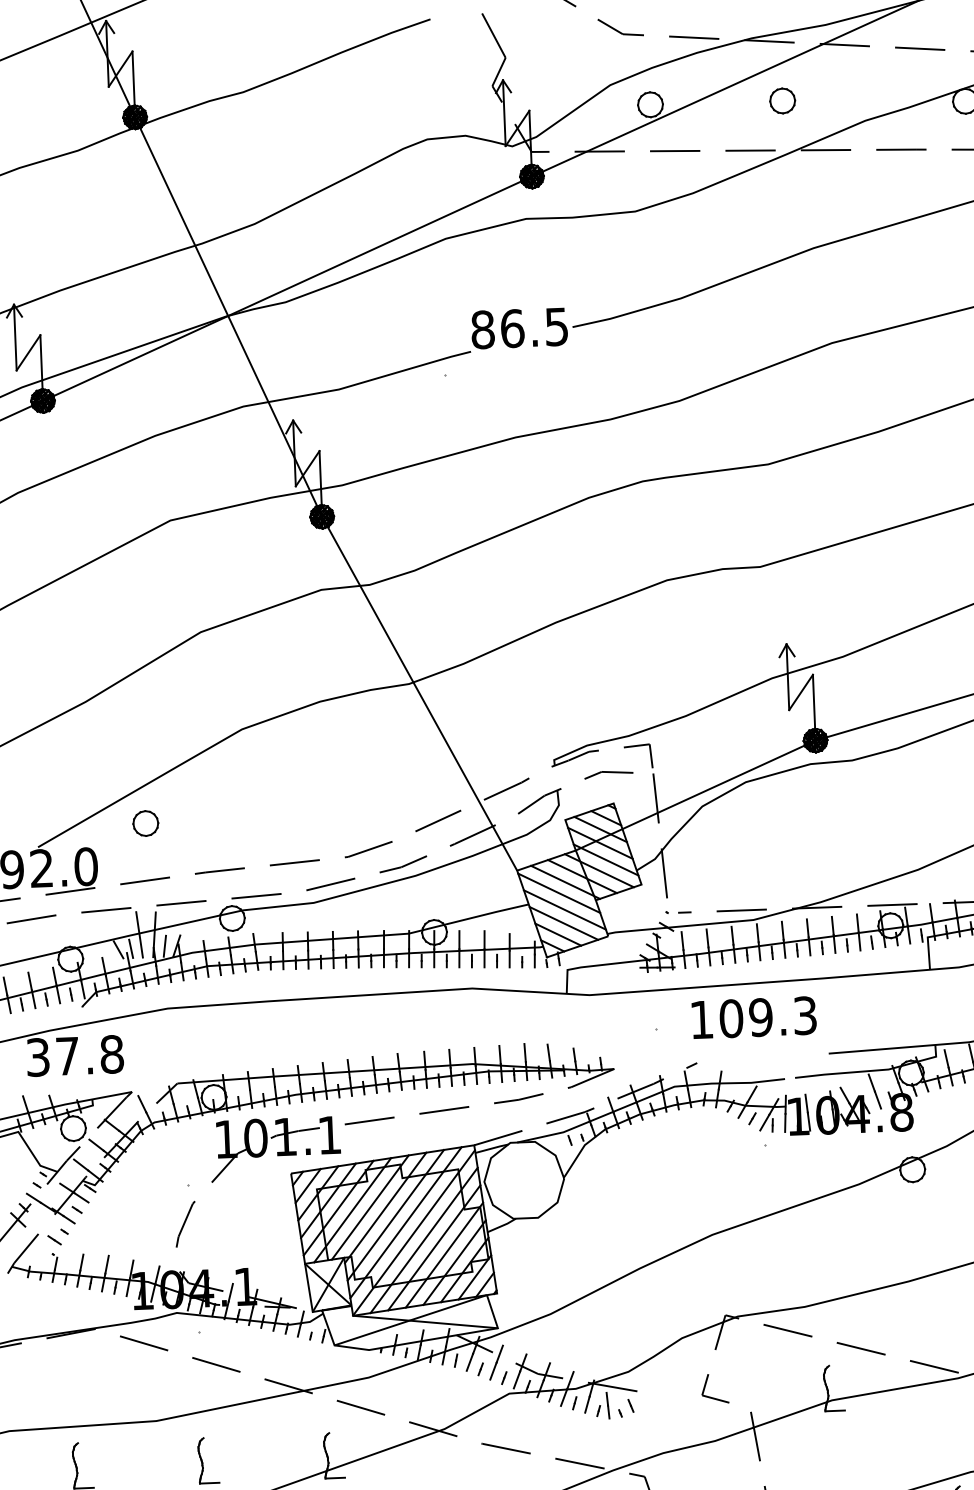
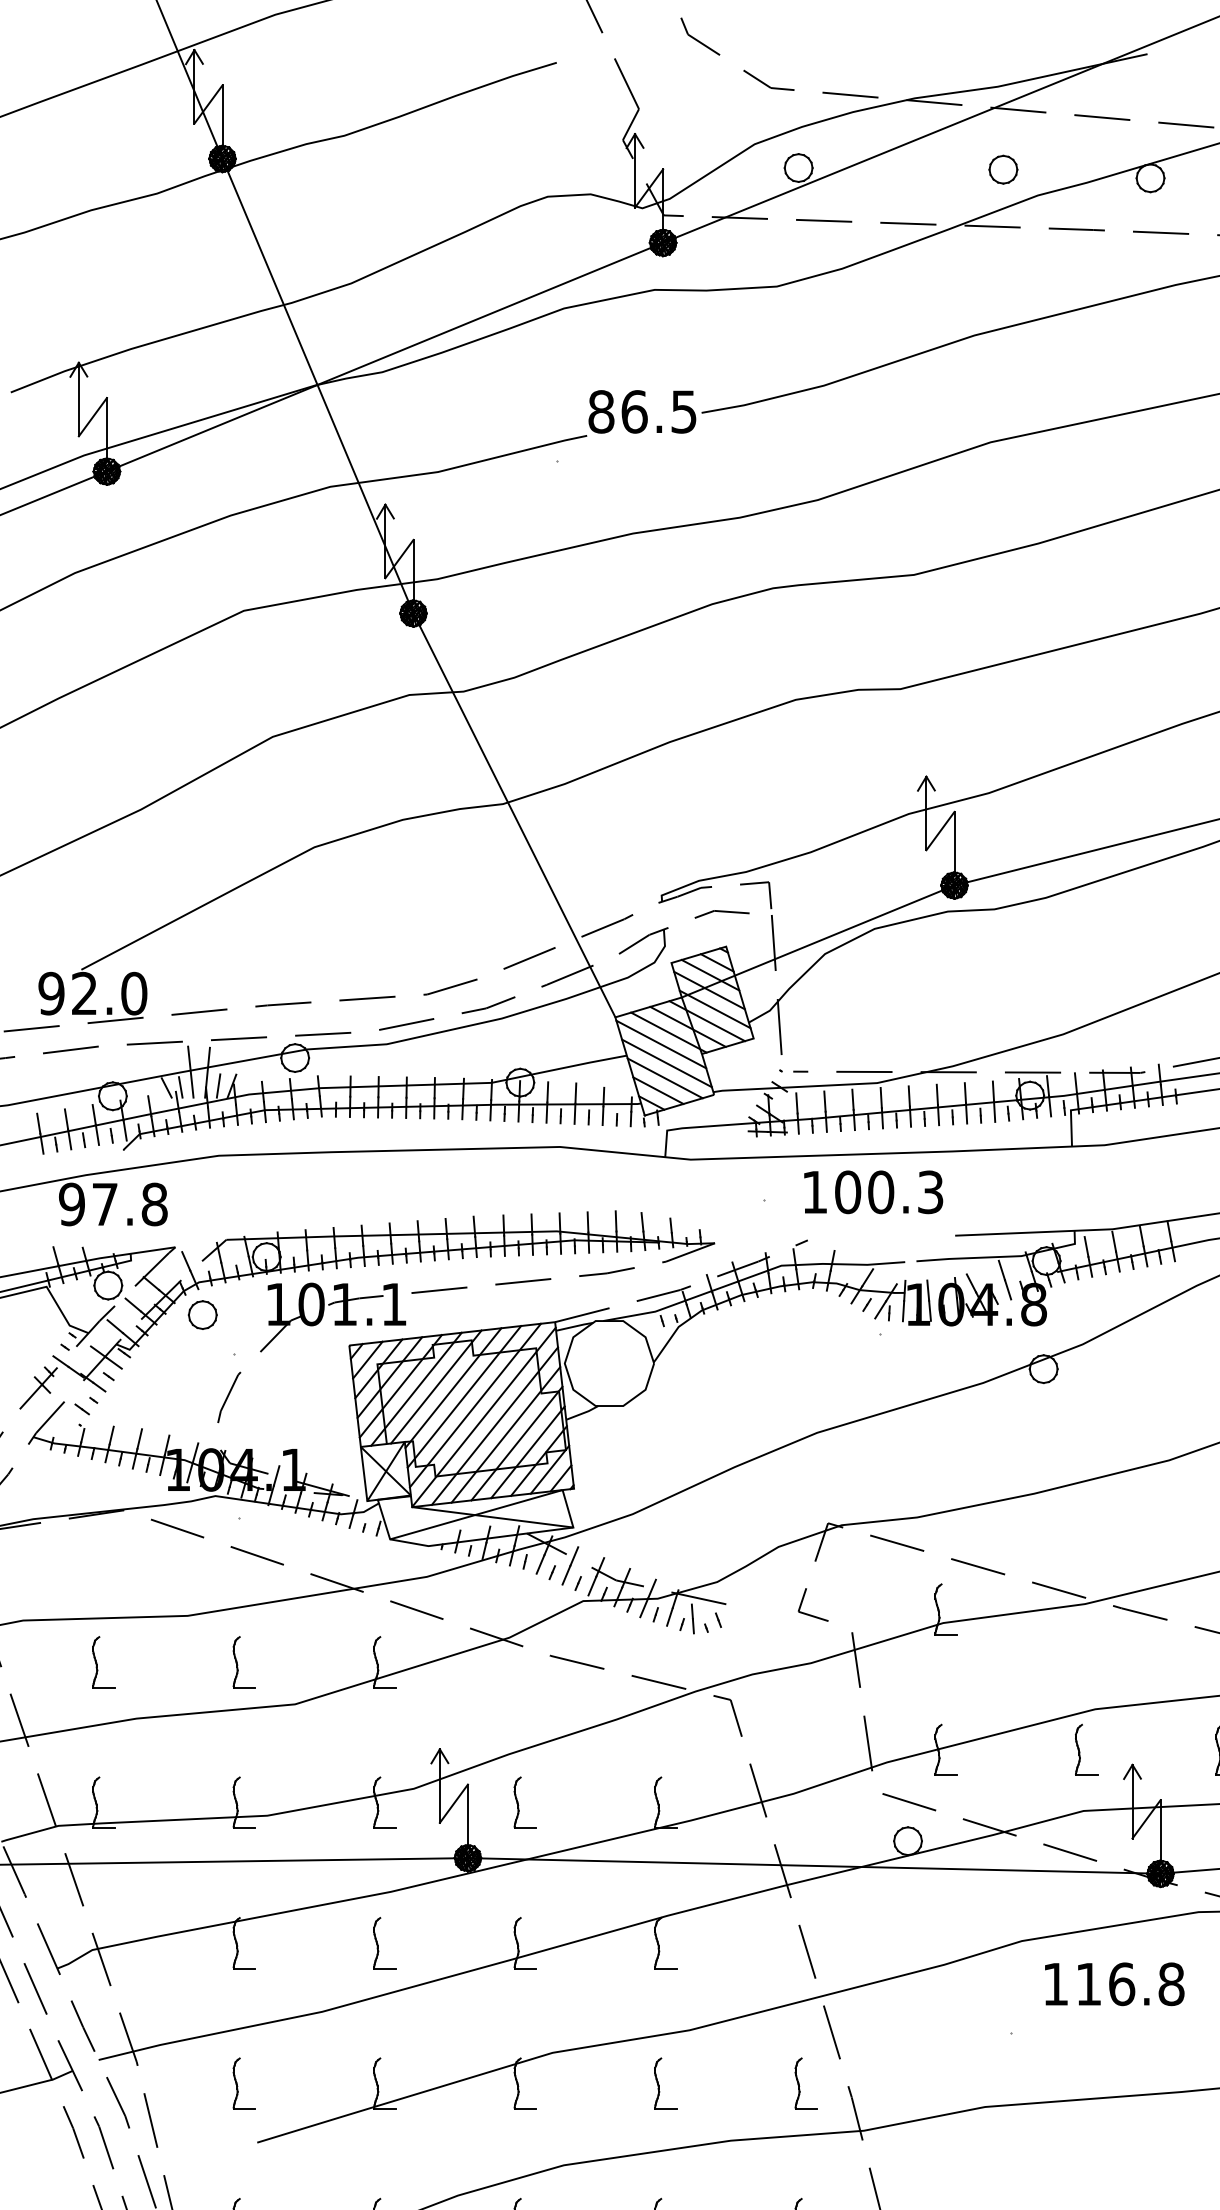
part: (782, 100) -> (1003, 169), moved
part: (145, 823) -> (202, 1314), moved
text: (761, 1017) -> (881, 1192), 109.3 -> 100.3
text: (37, 1057) -> (71, 1204), 37.8 -> 97.8

